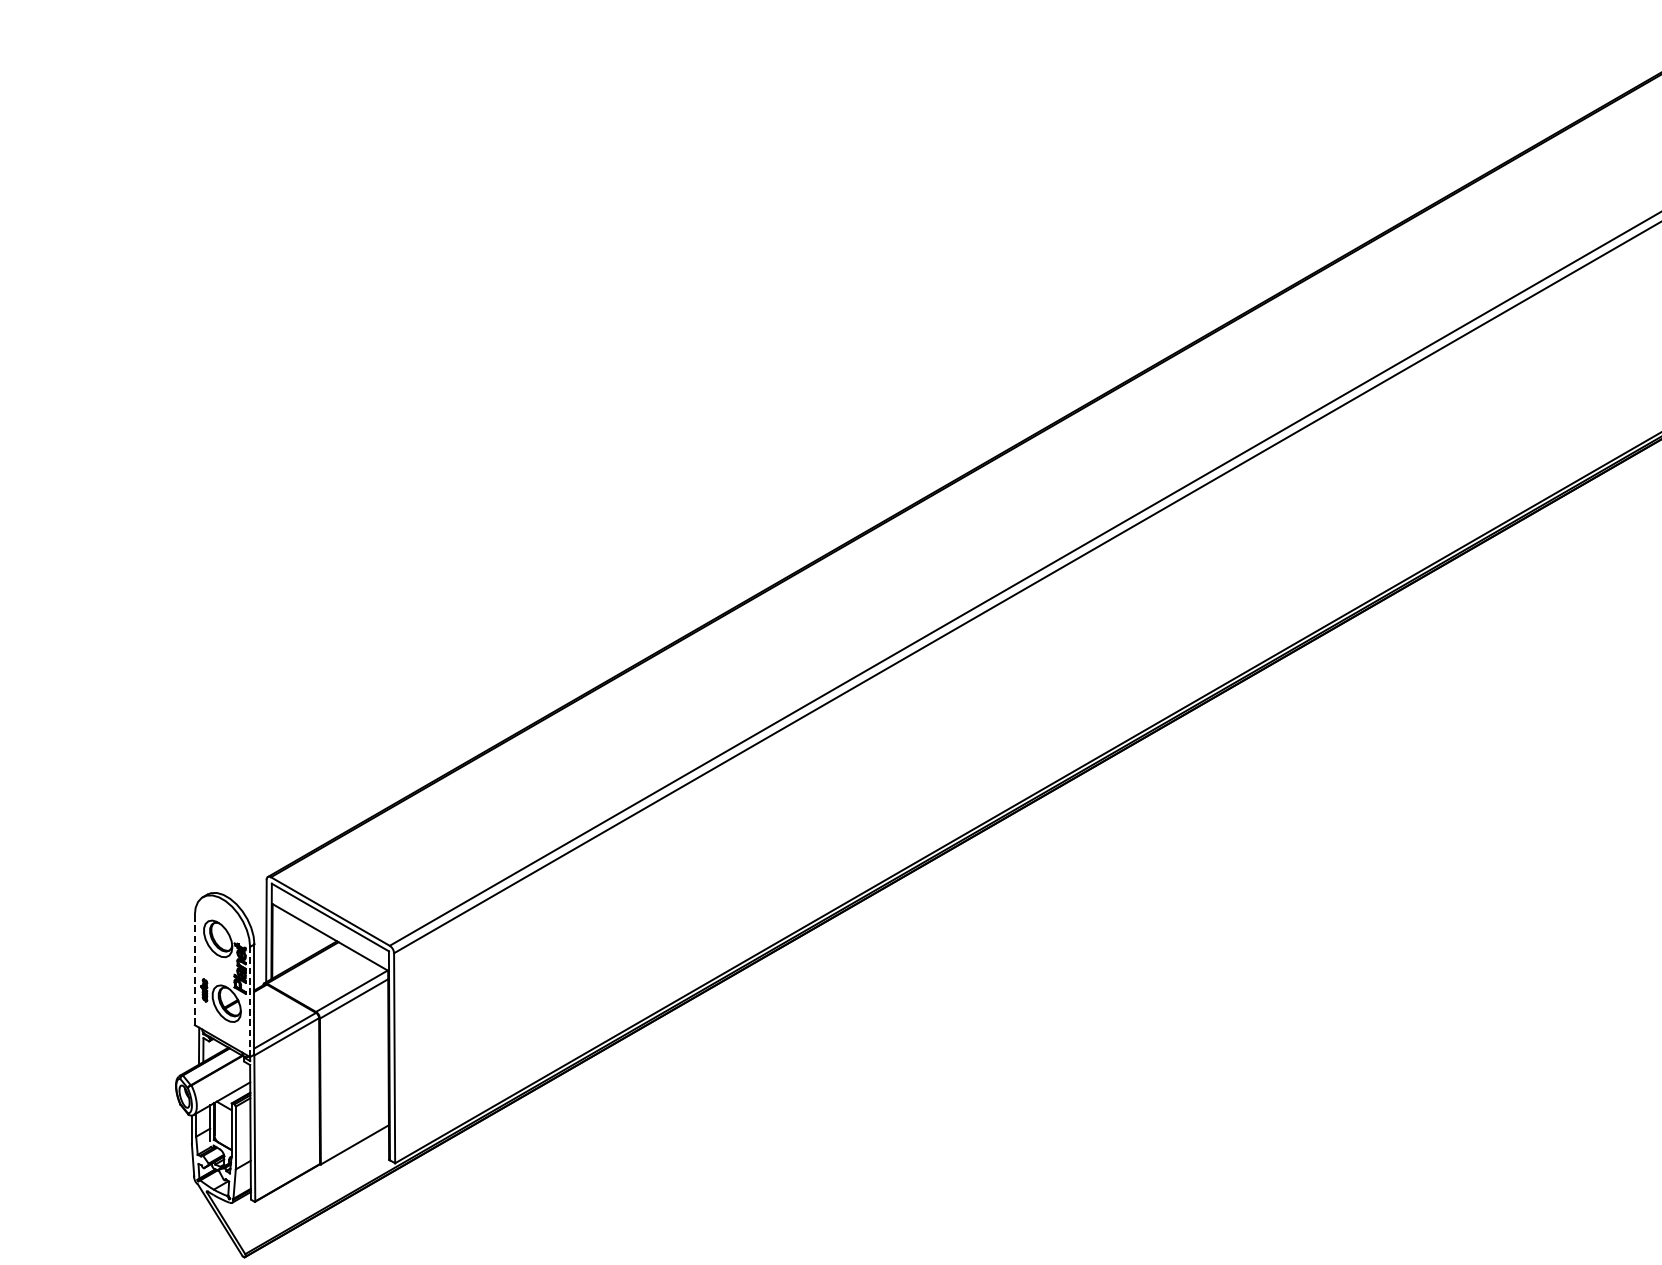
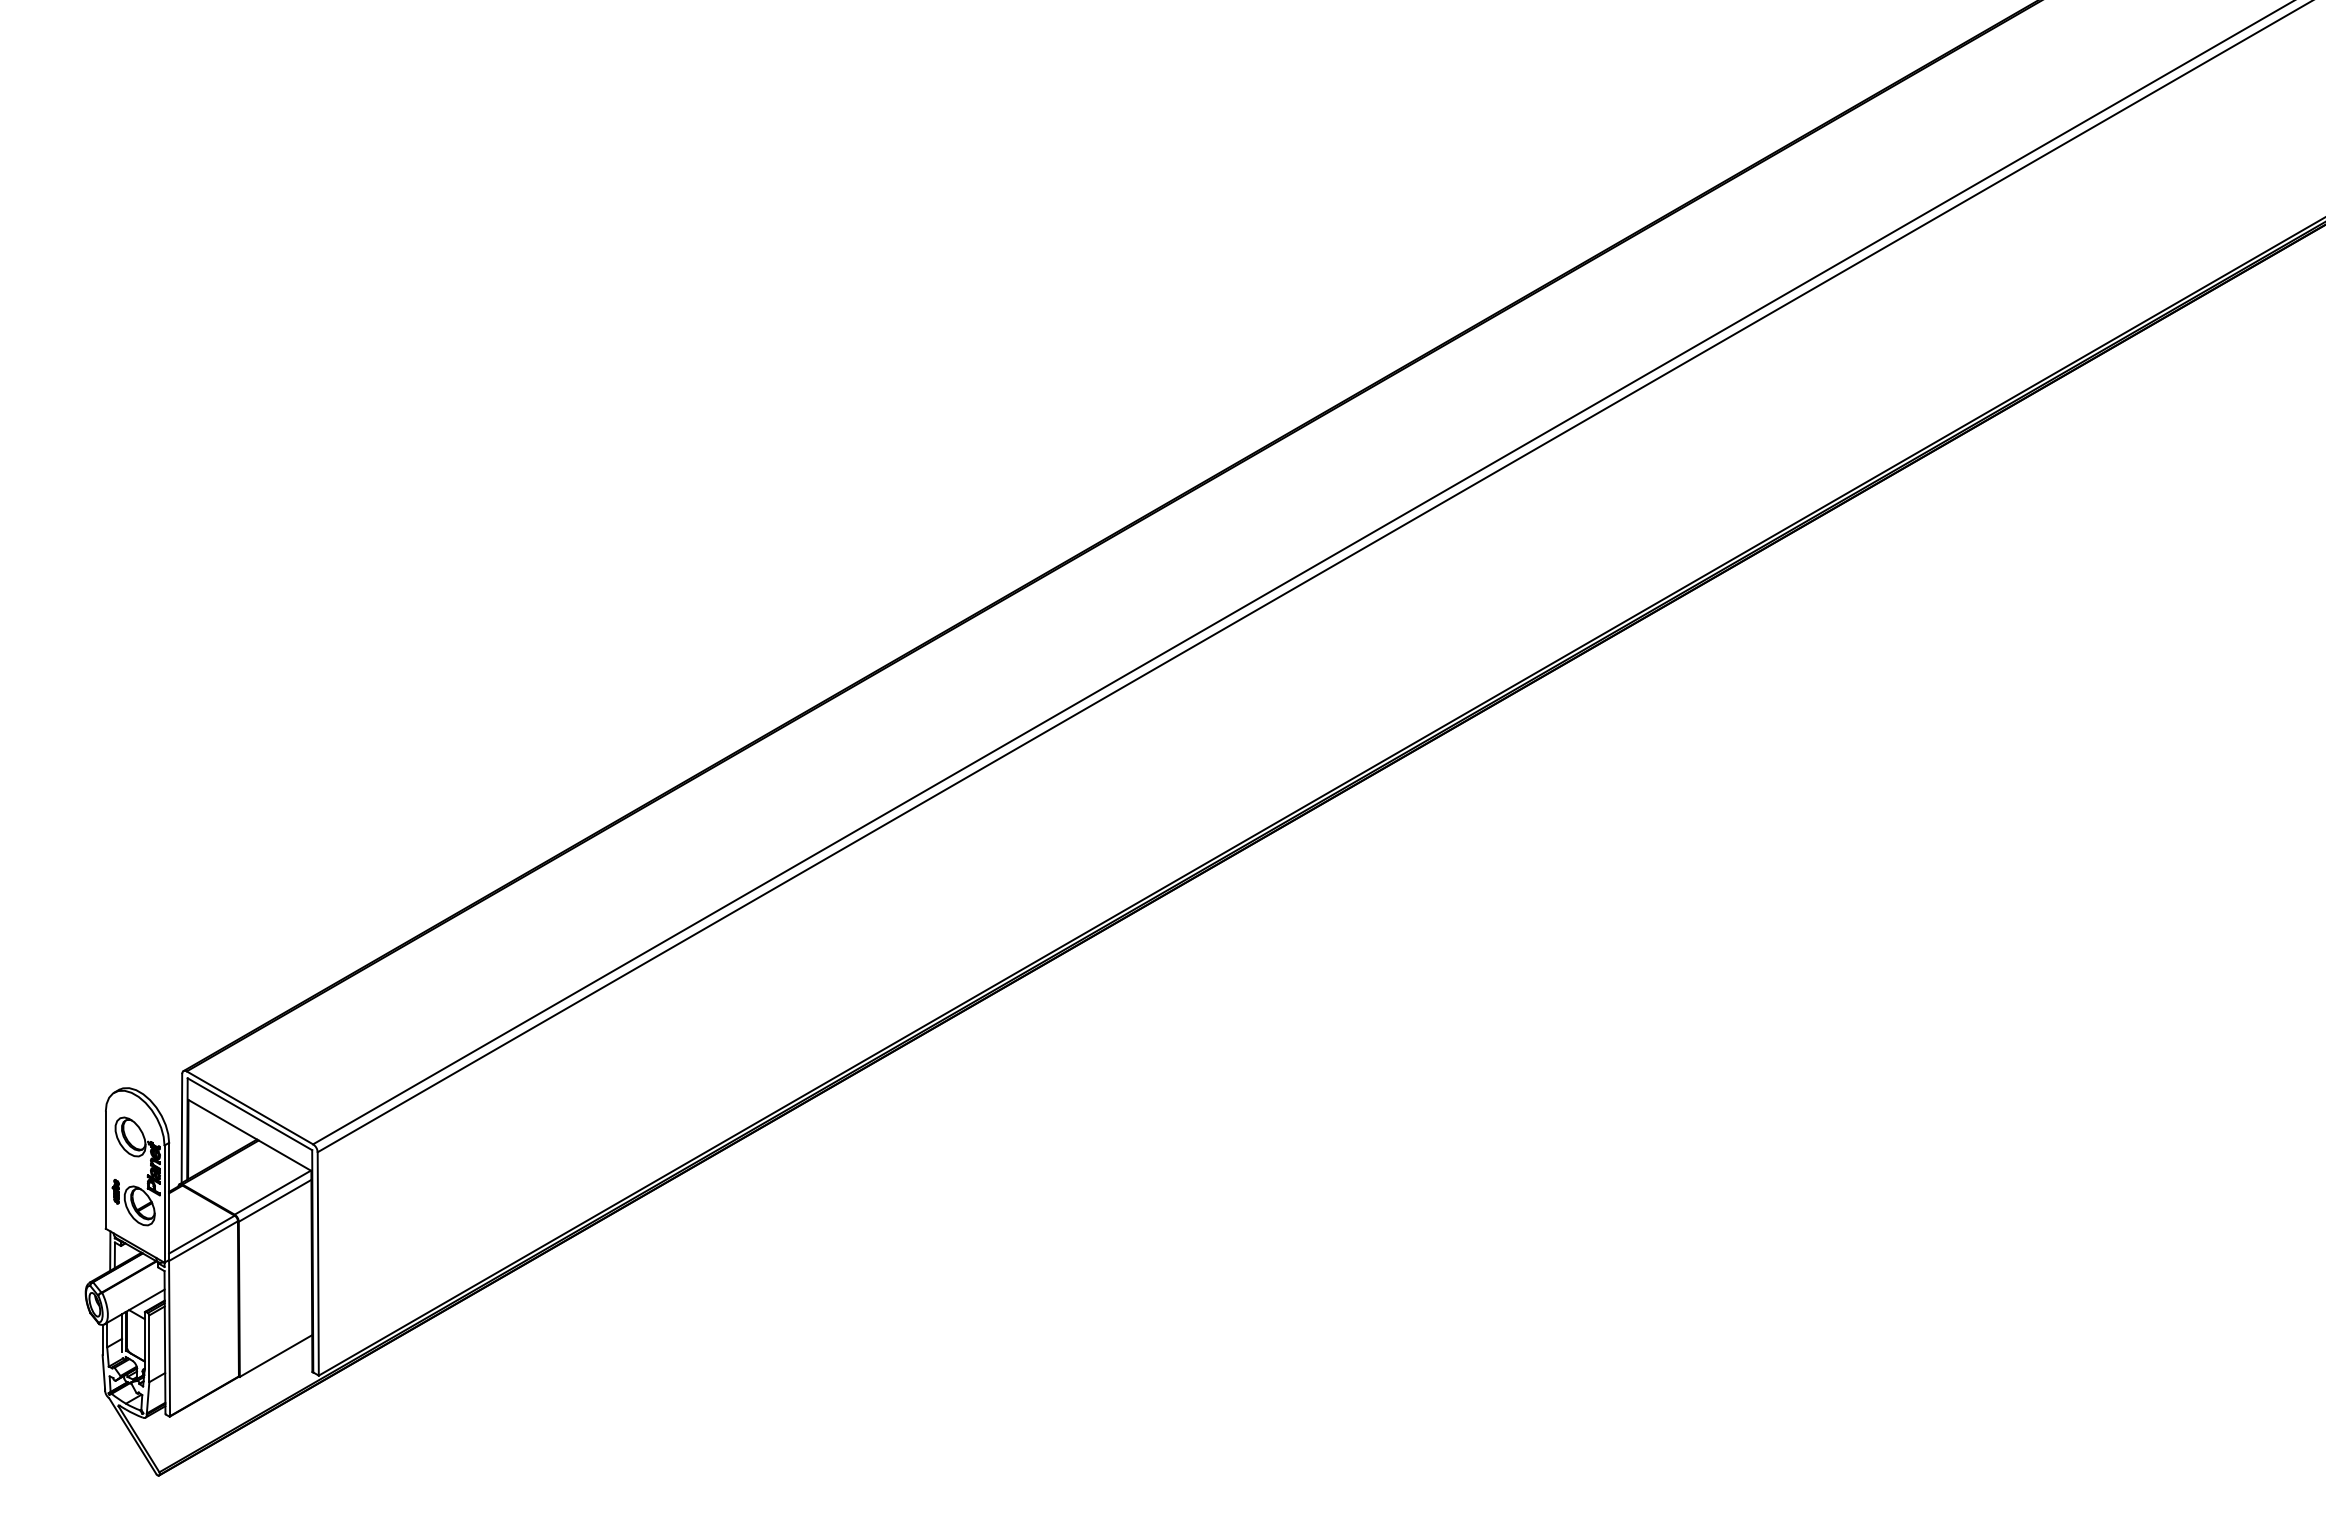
line: (194, 970) -> (105, 1170), dashed -> solid
line: (250, 1002) -> (164, 1204), dashed -> solid

